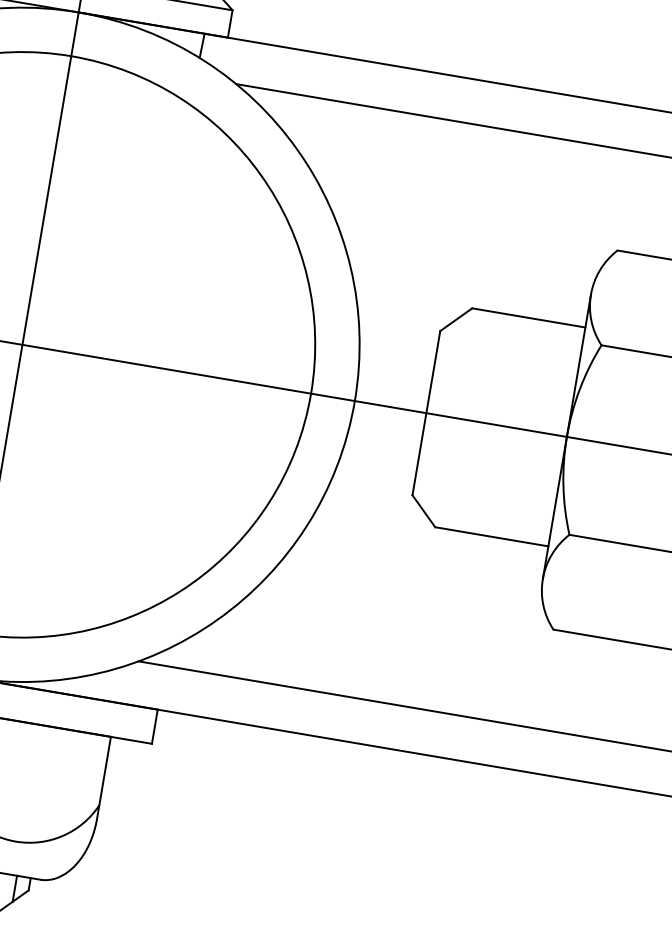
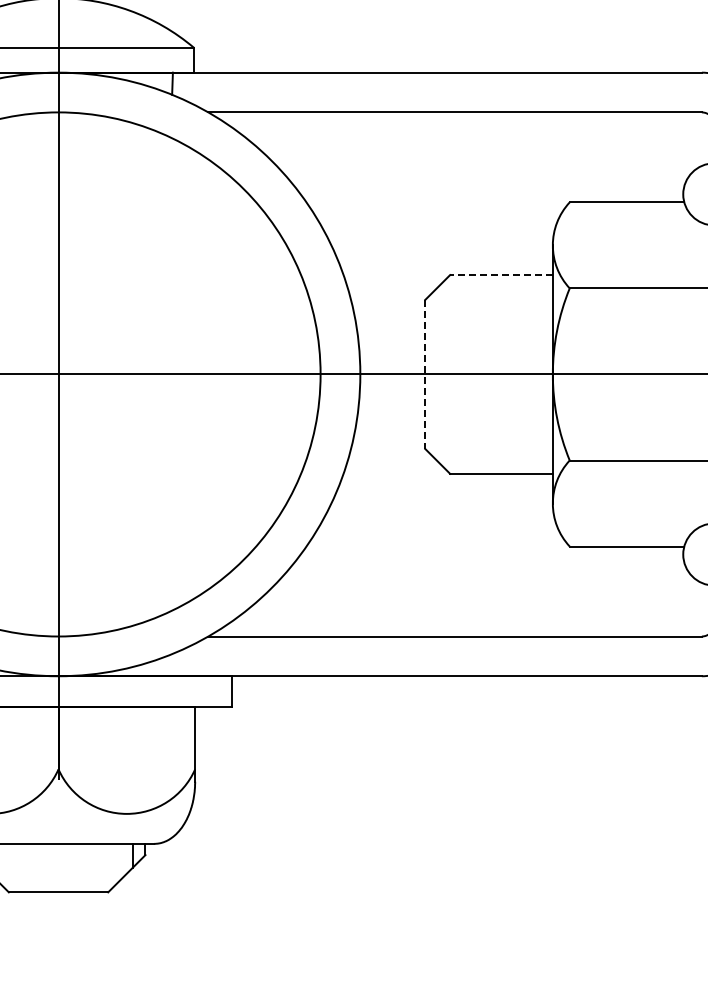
line: (527, 318) -> (500, 275), solid -> dashed
line: (426, 413) -> (425, 374), solid -> dashed

